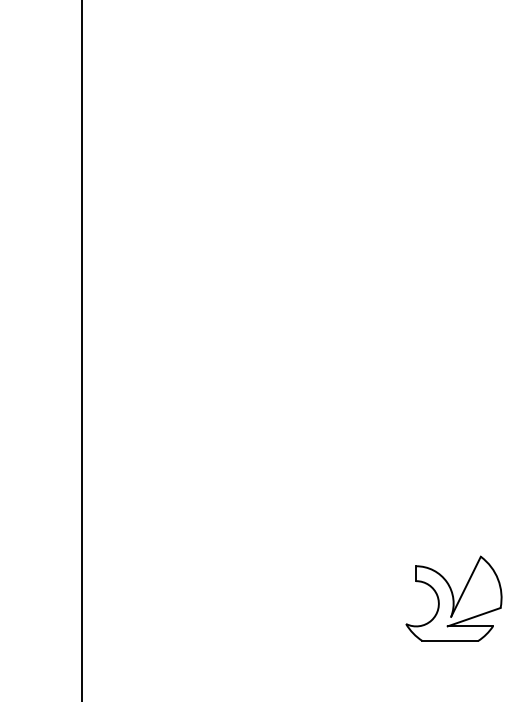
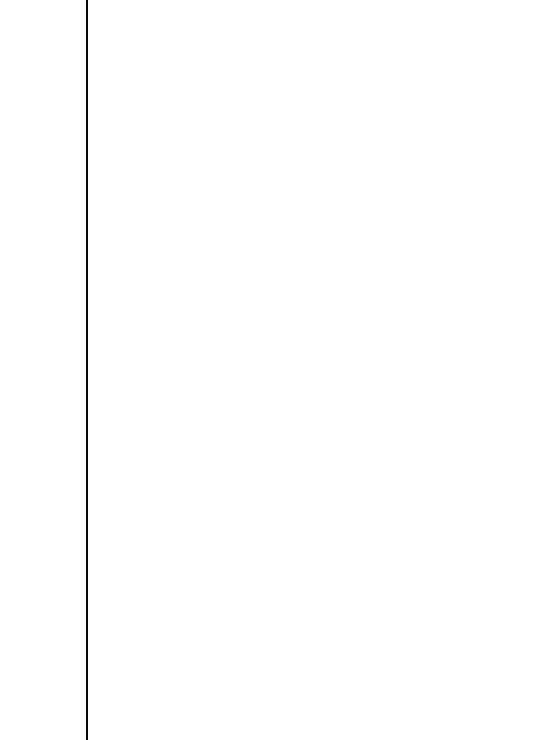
part: (453, 598) -> (478, 630), removed

